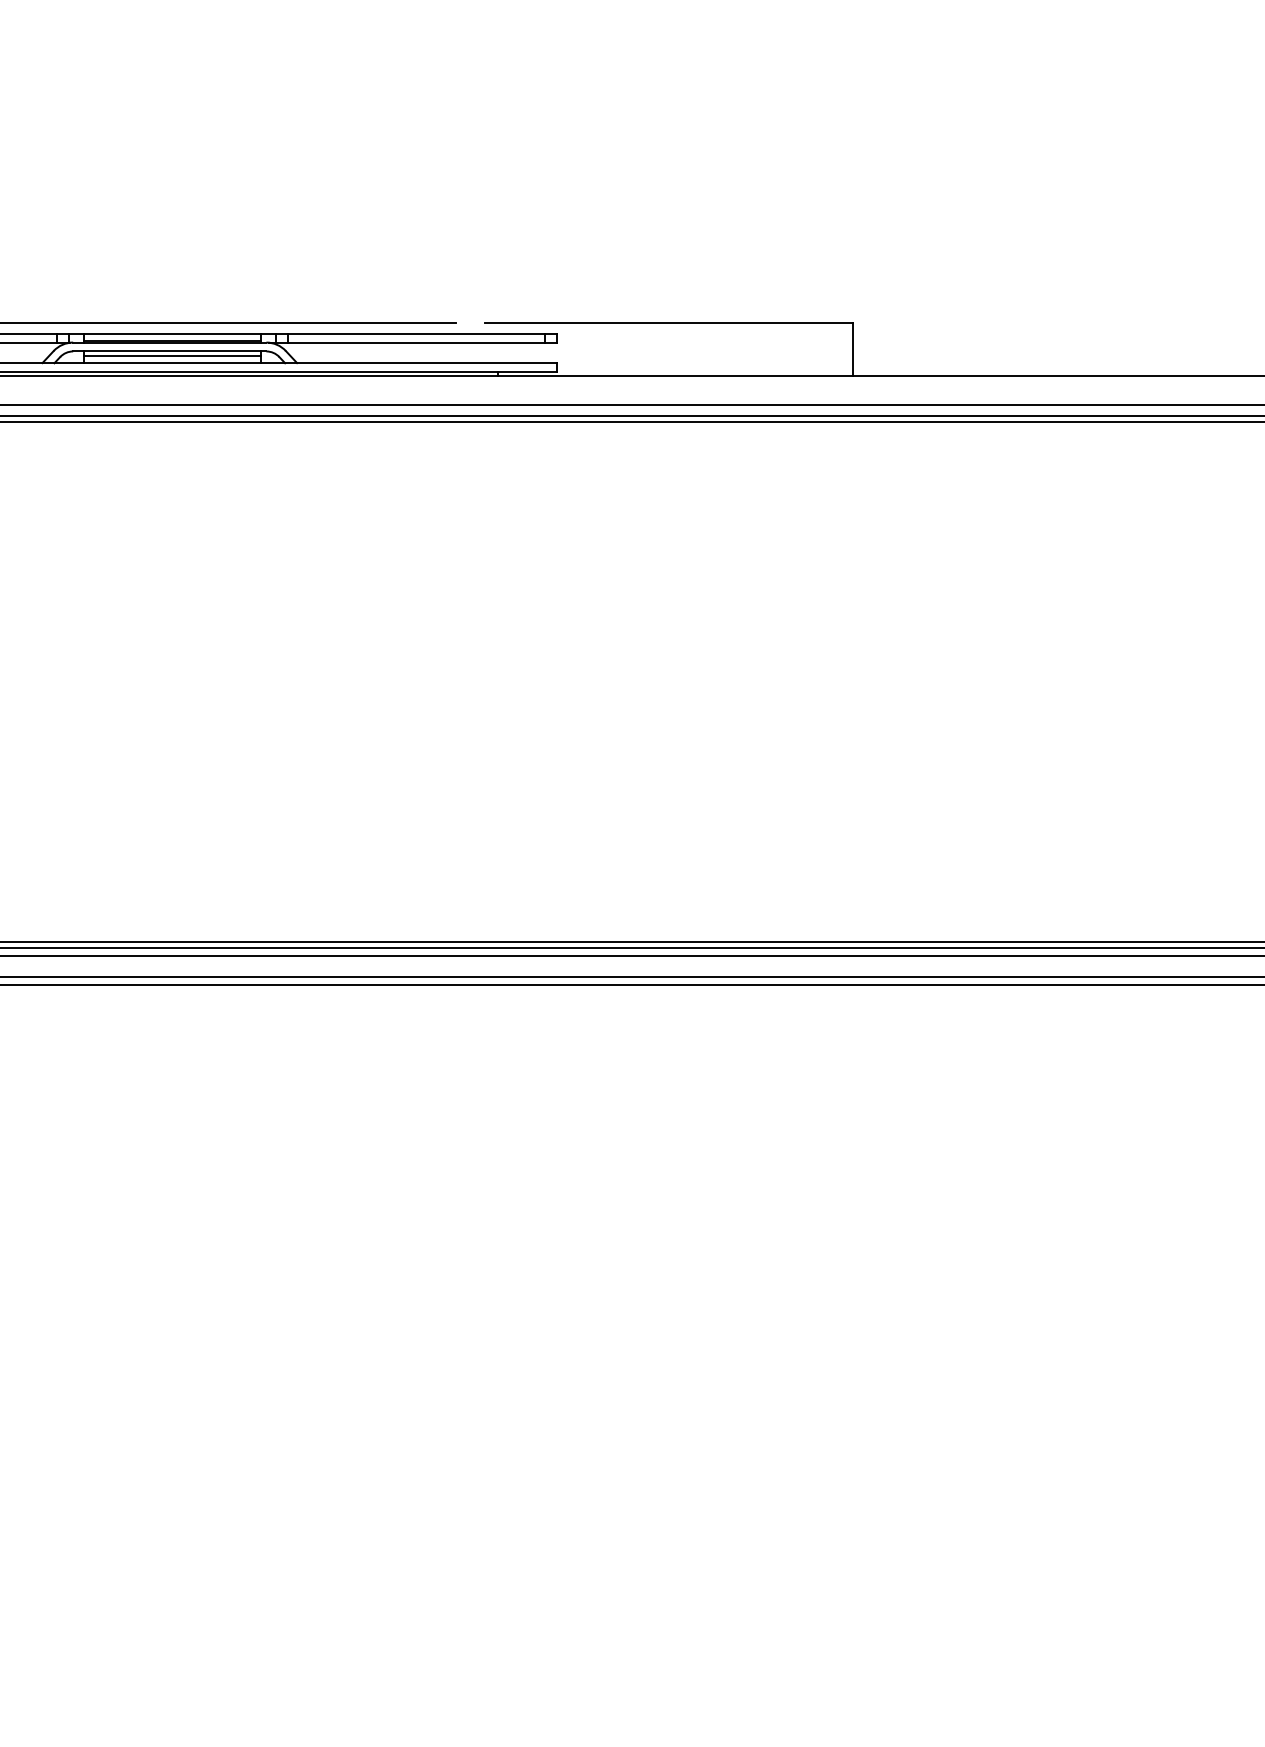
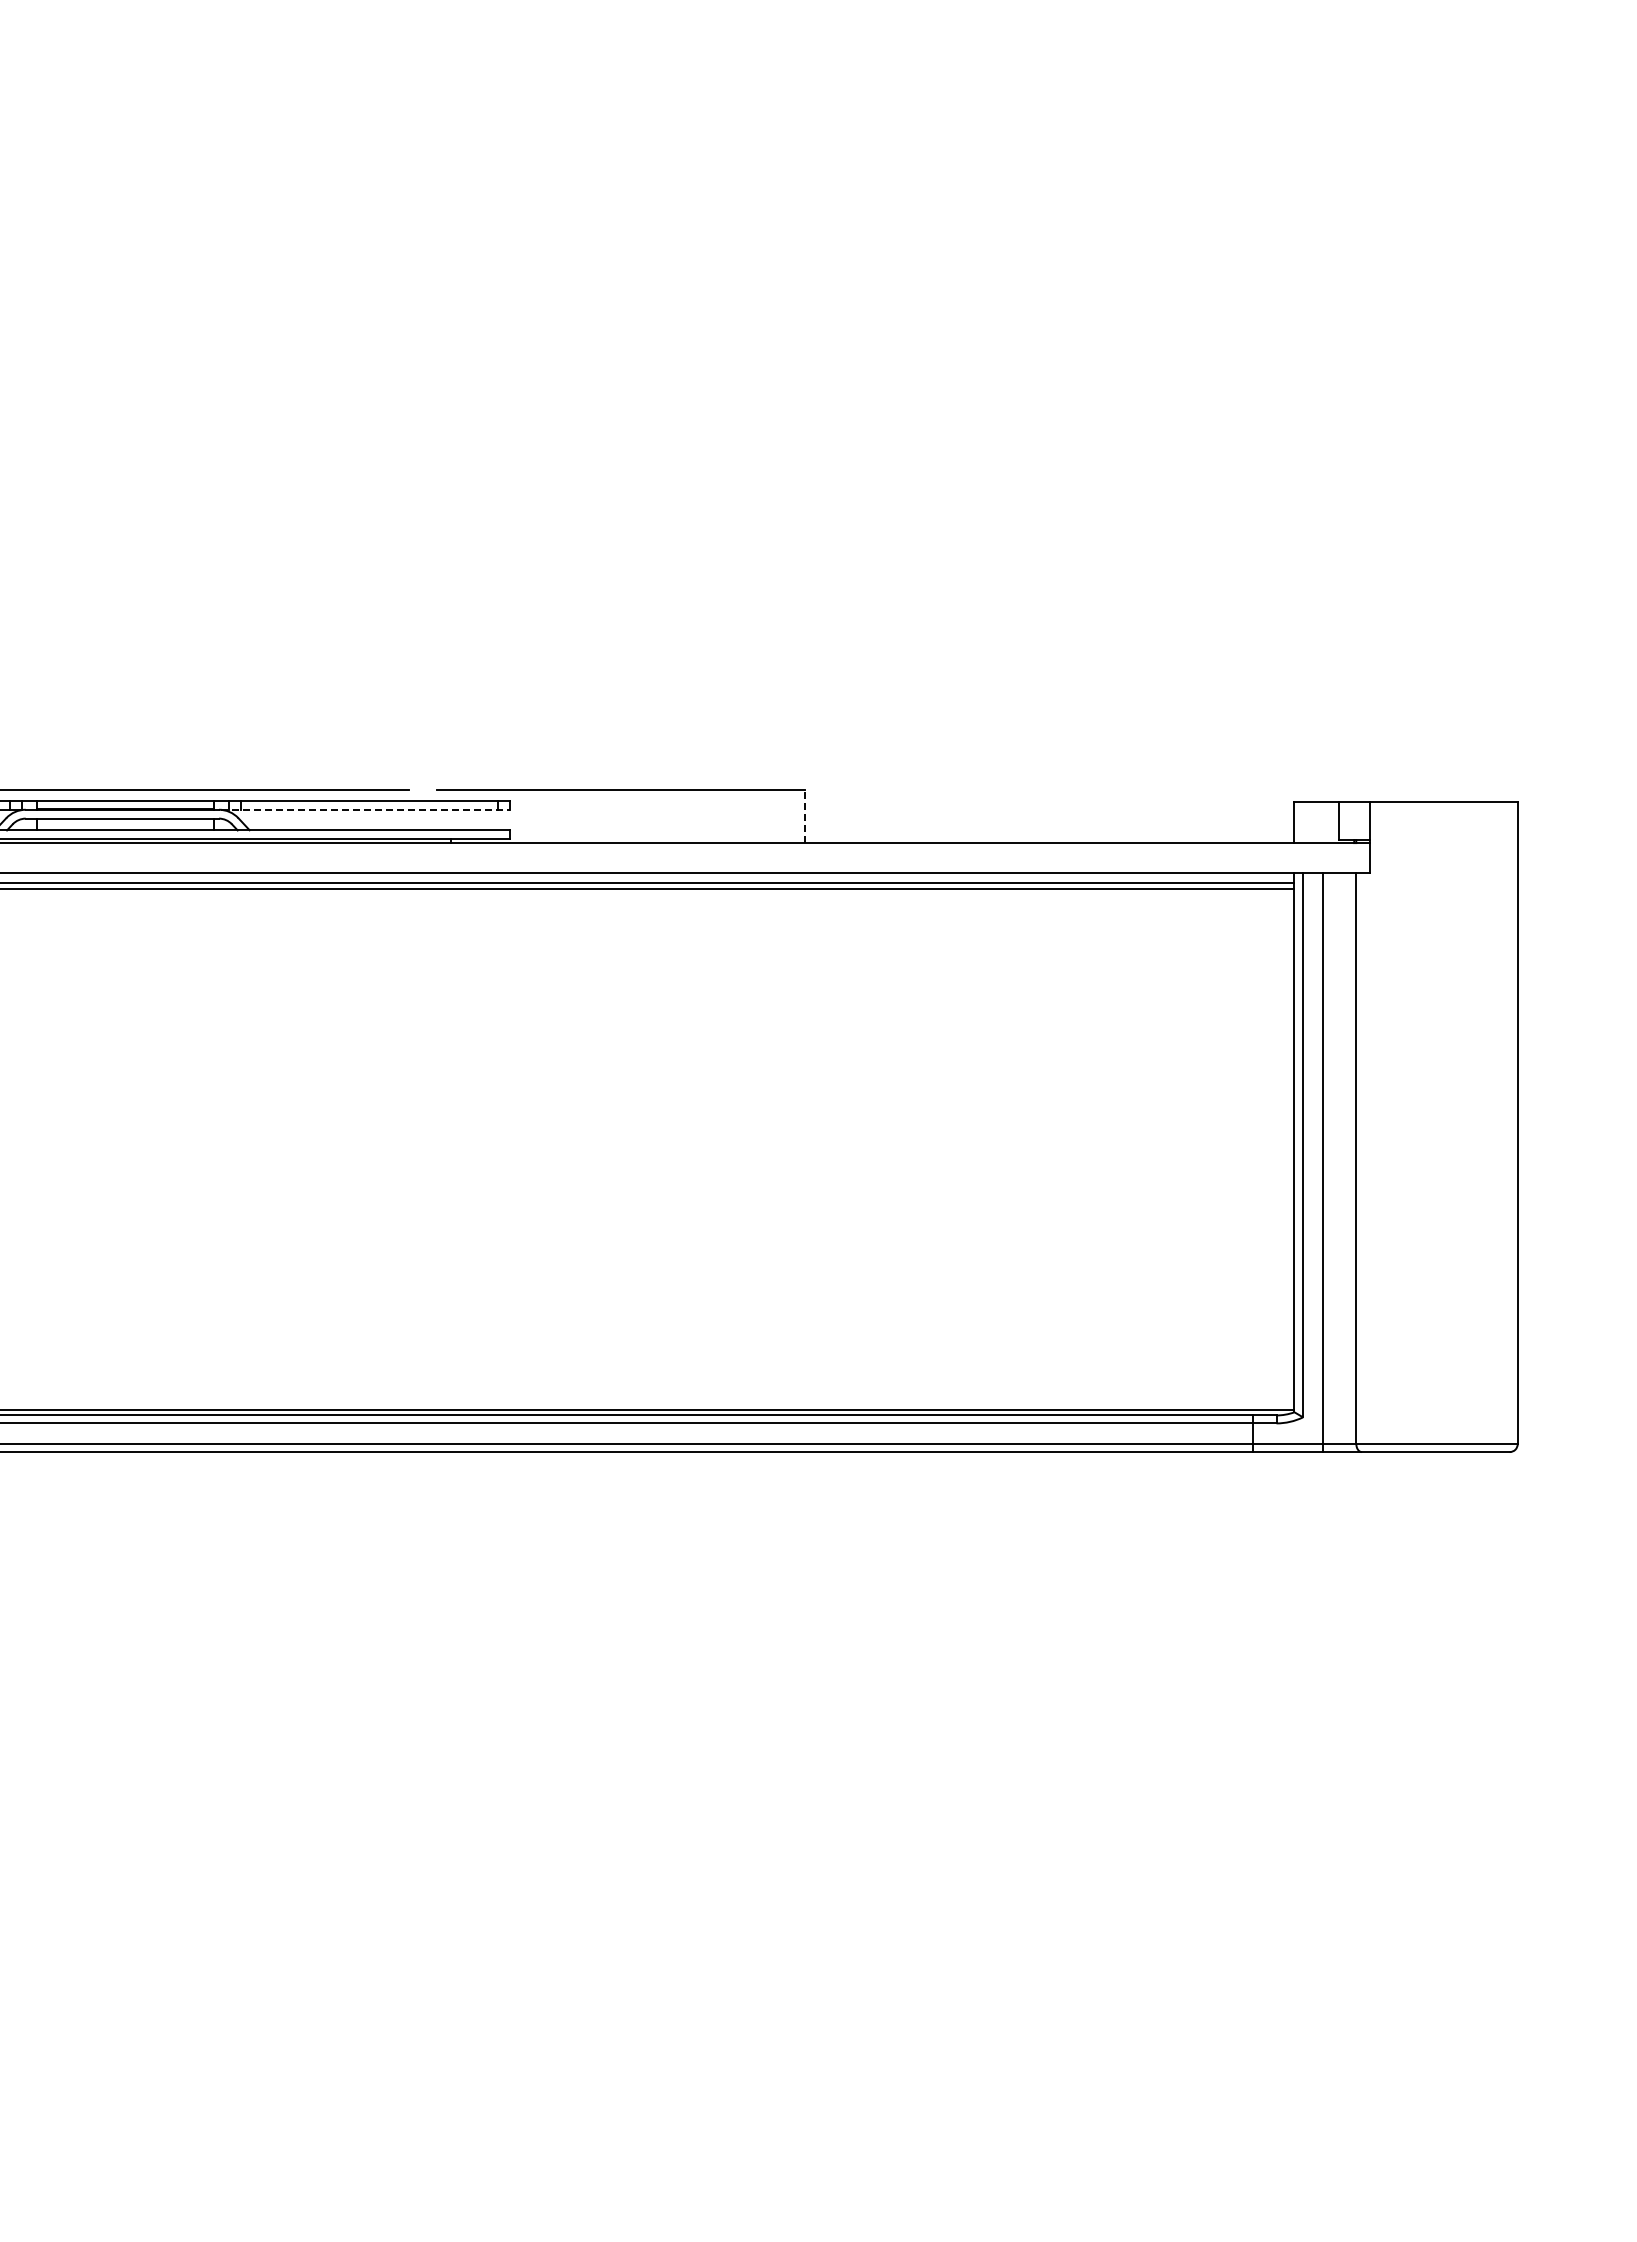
line: (413, 342) -> (366, 809), solid -> dashed
line: (852, 349) -> (805, 816), solid -> dashed
line: (172, 355) -> (125, 822), removed

